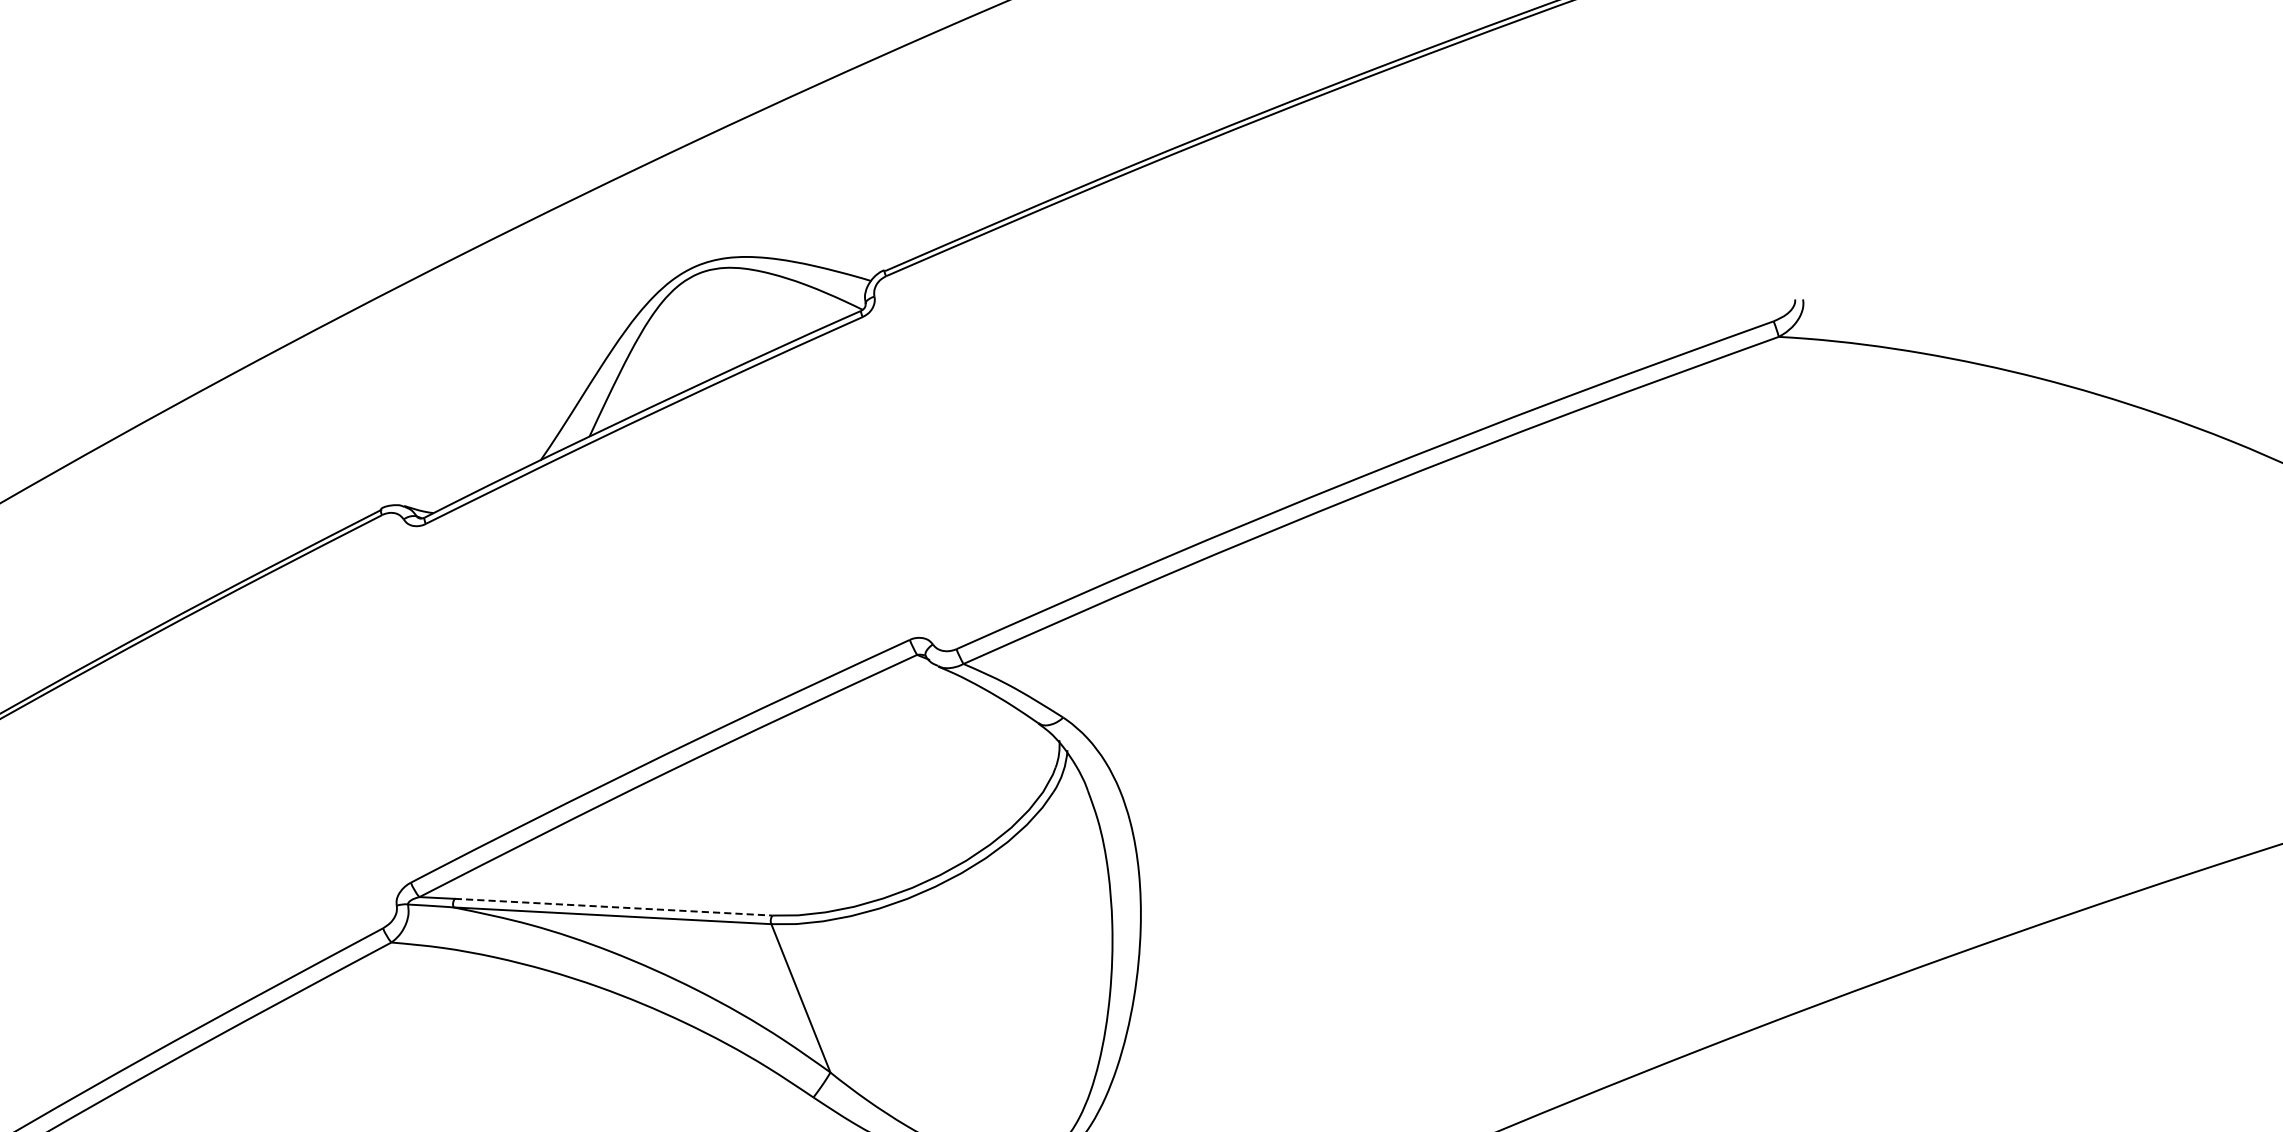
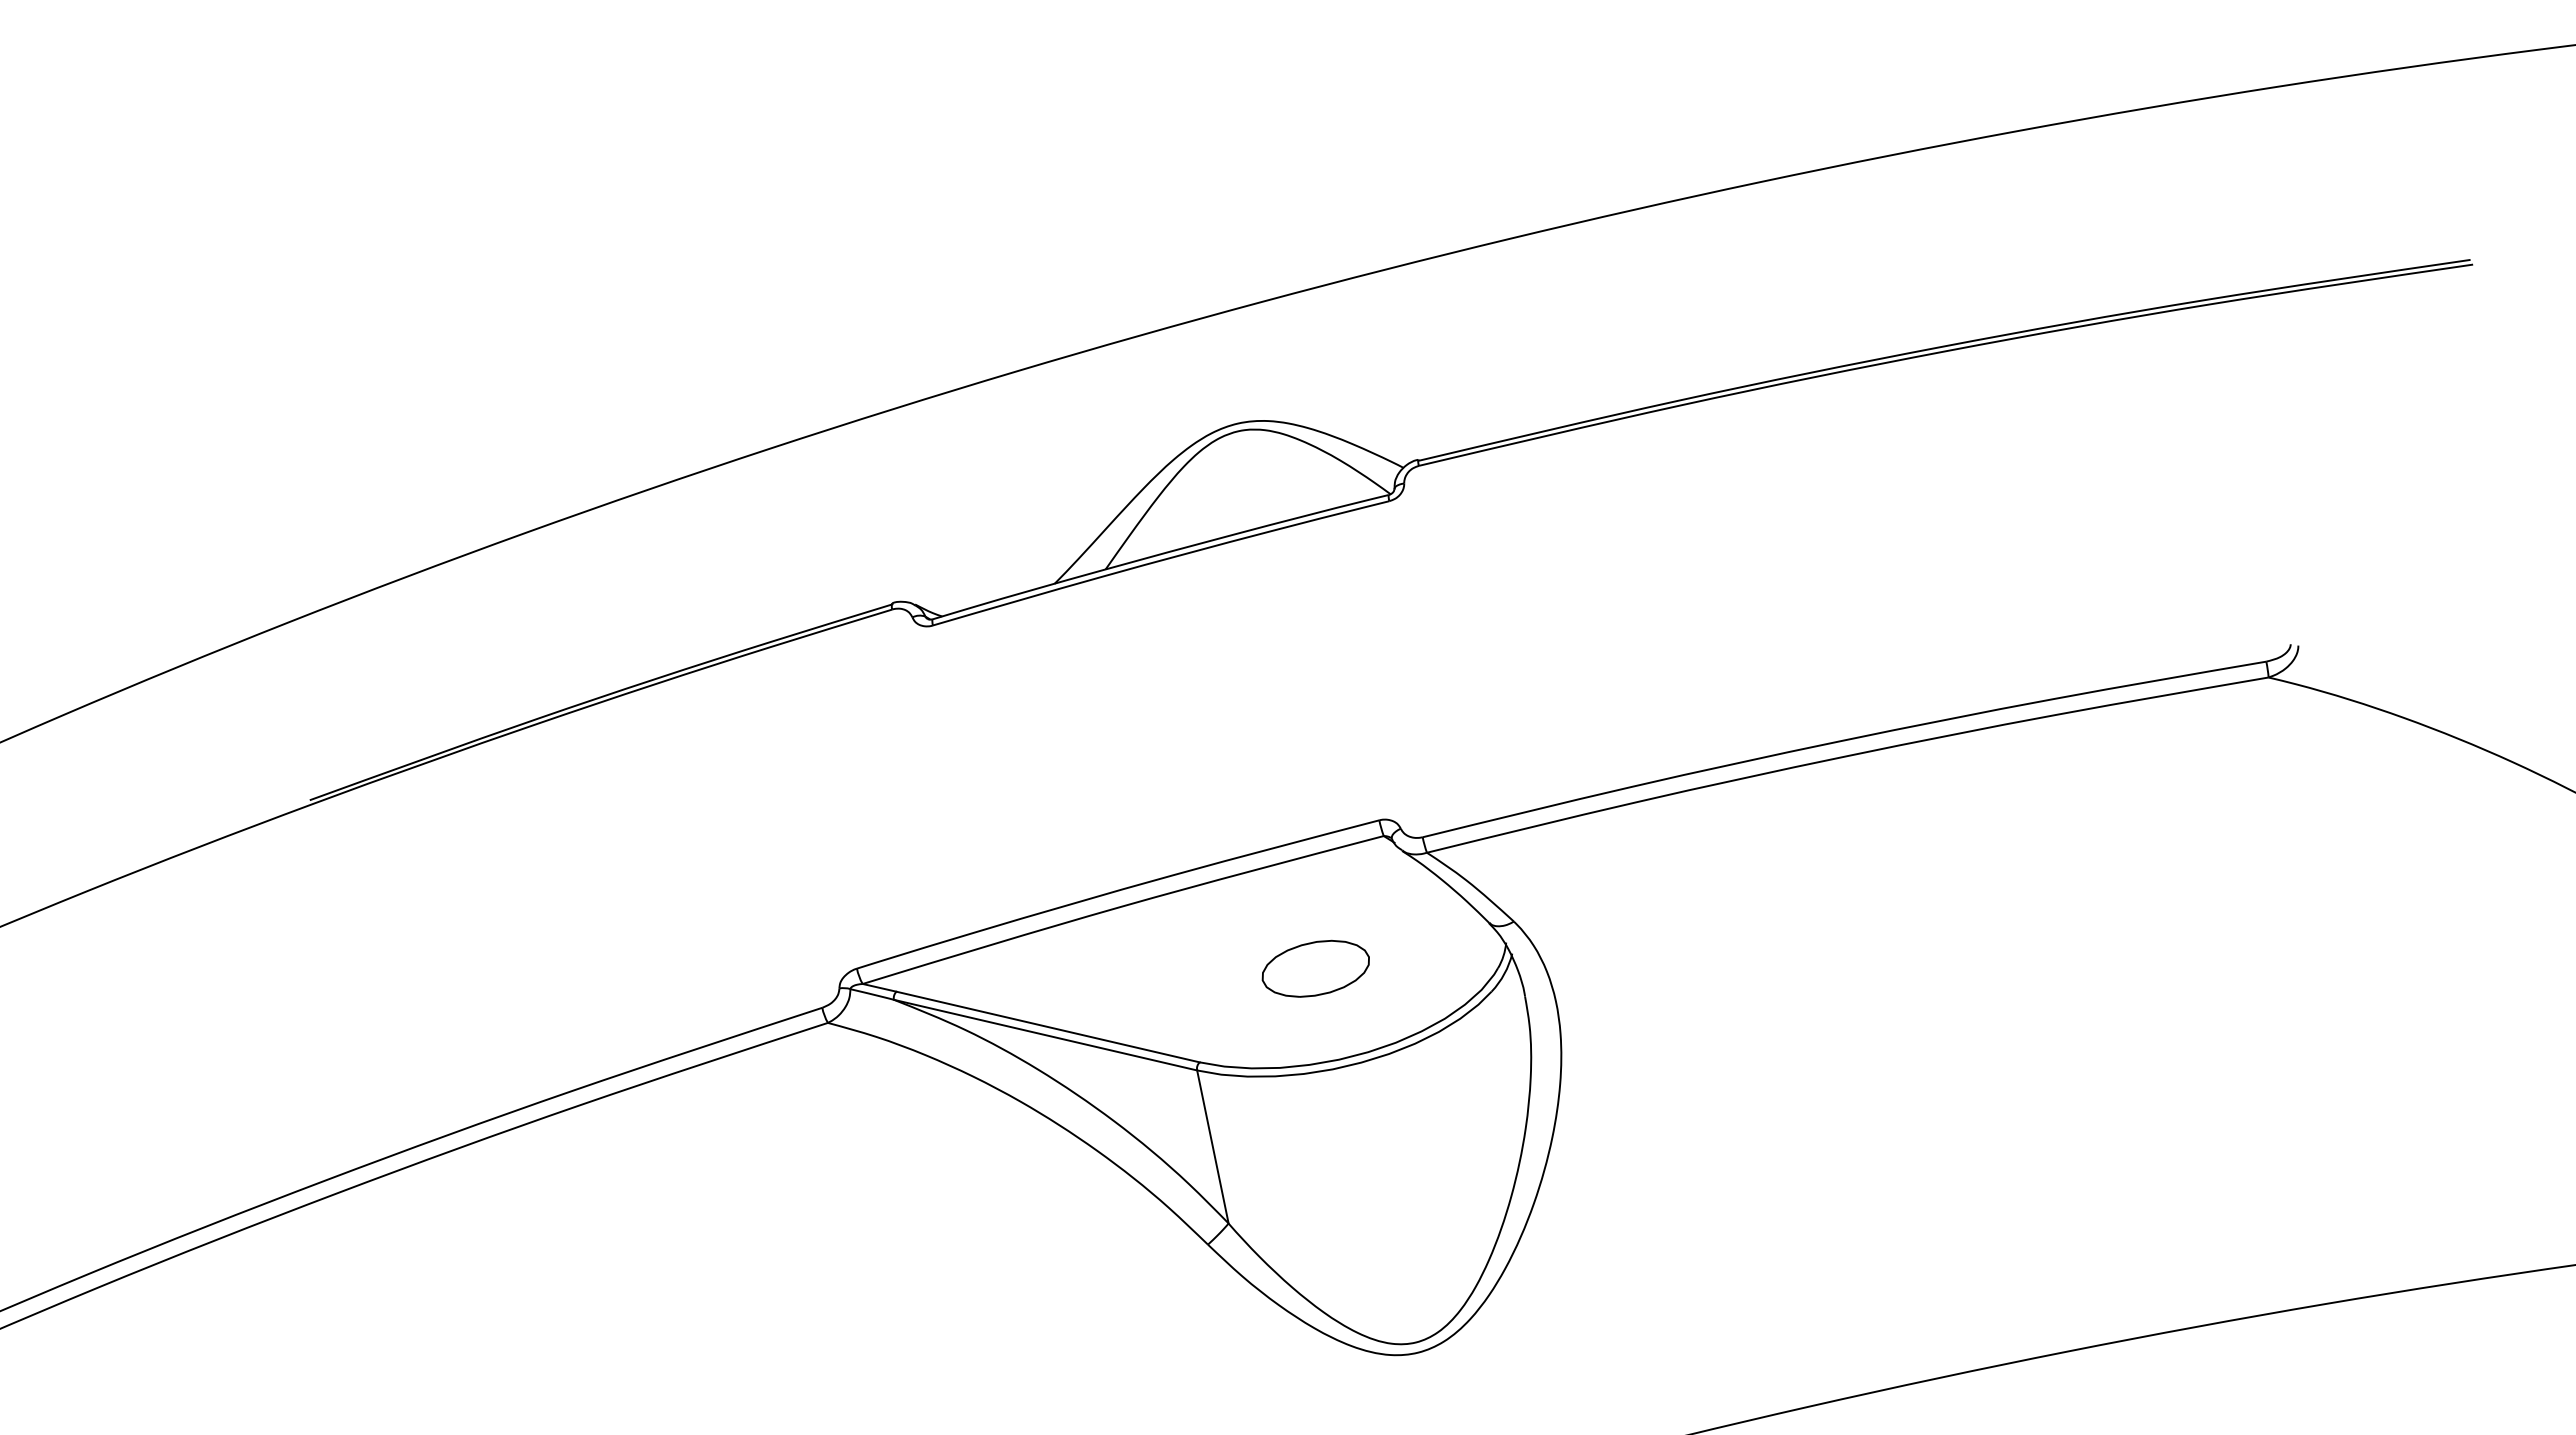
part: (872, 800) -> (1315, 968), added
line: (614, 907) -> (1048, 1027), dashed -> solid

